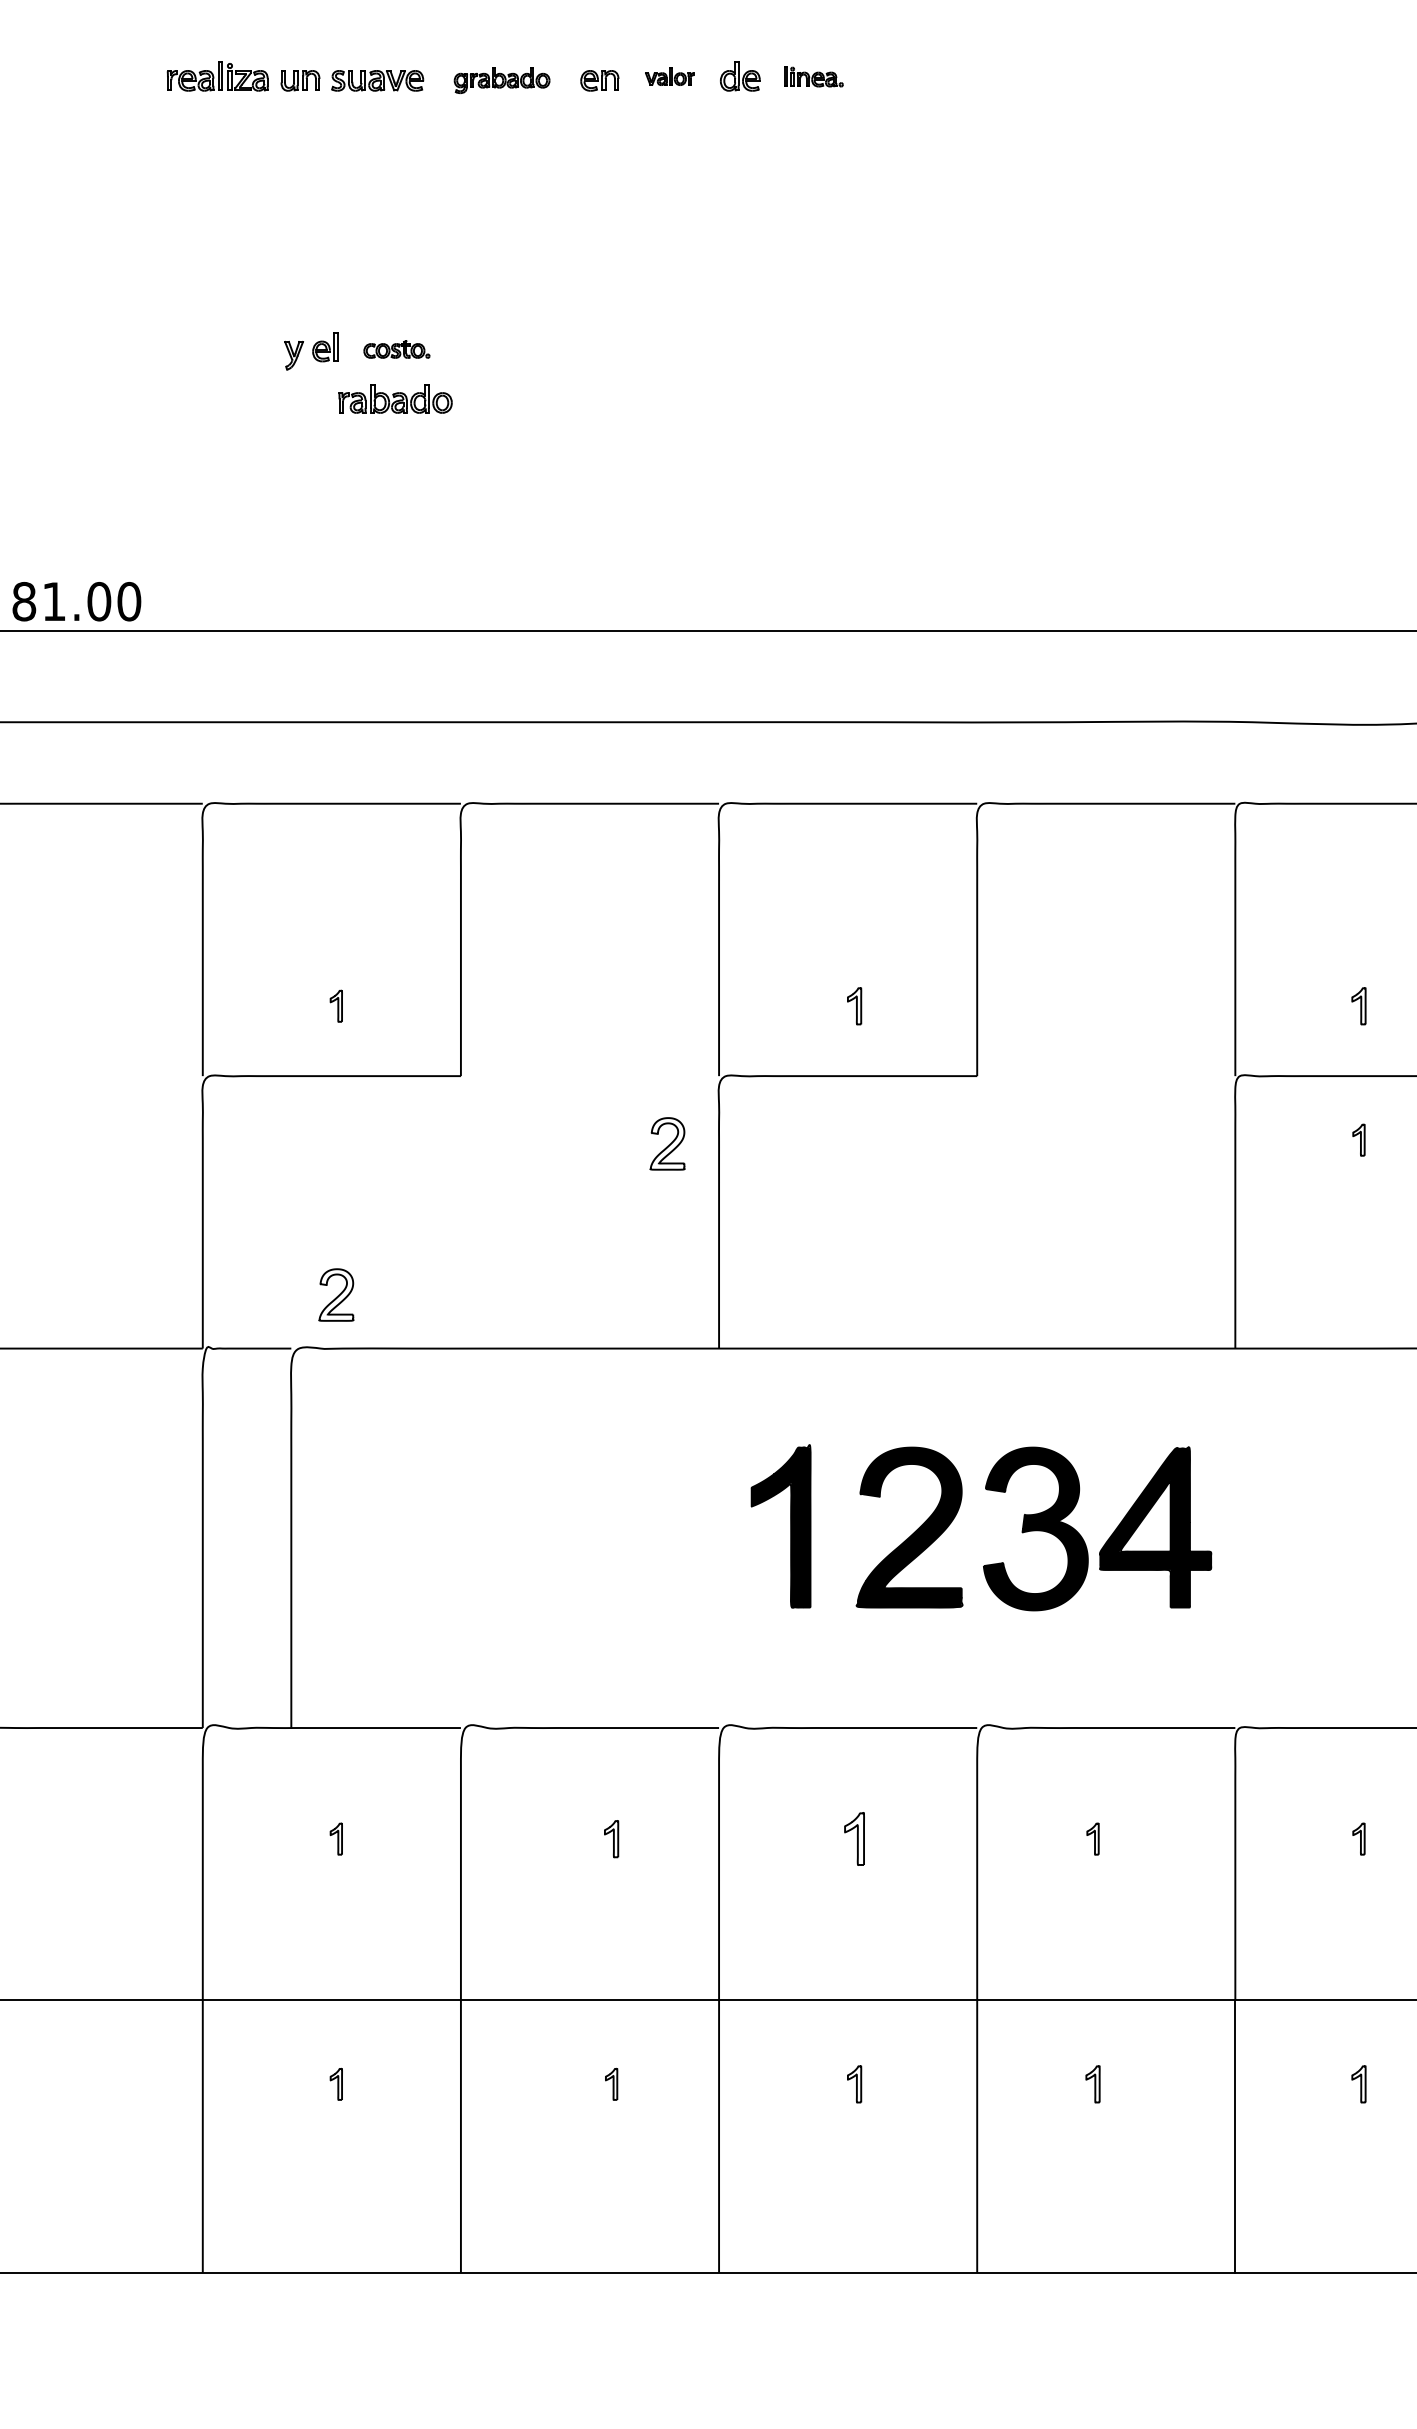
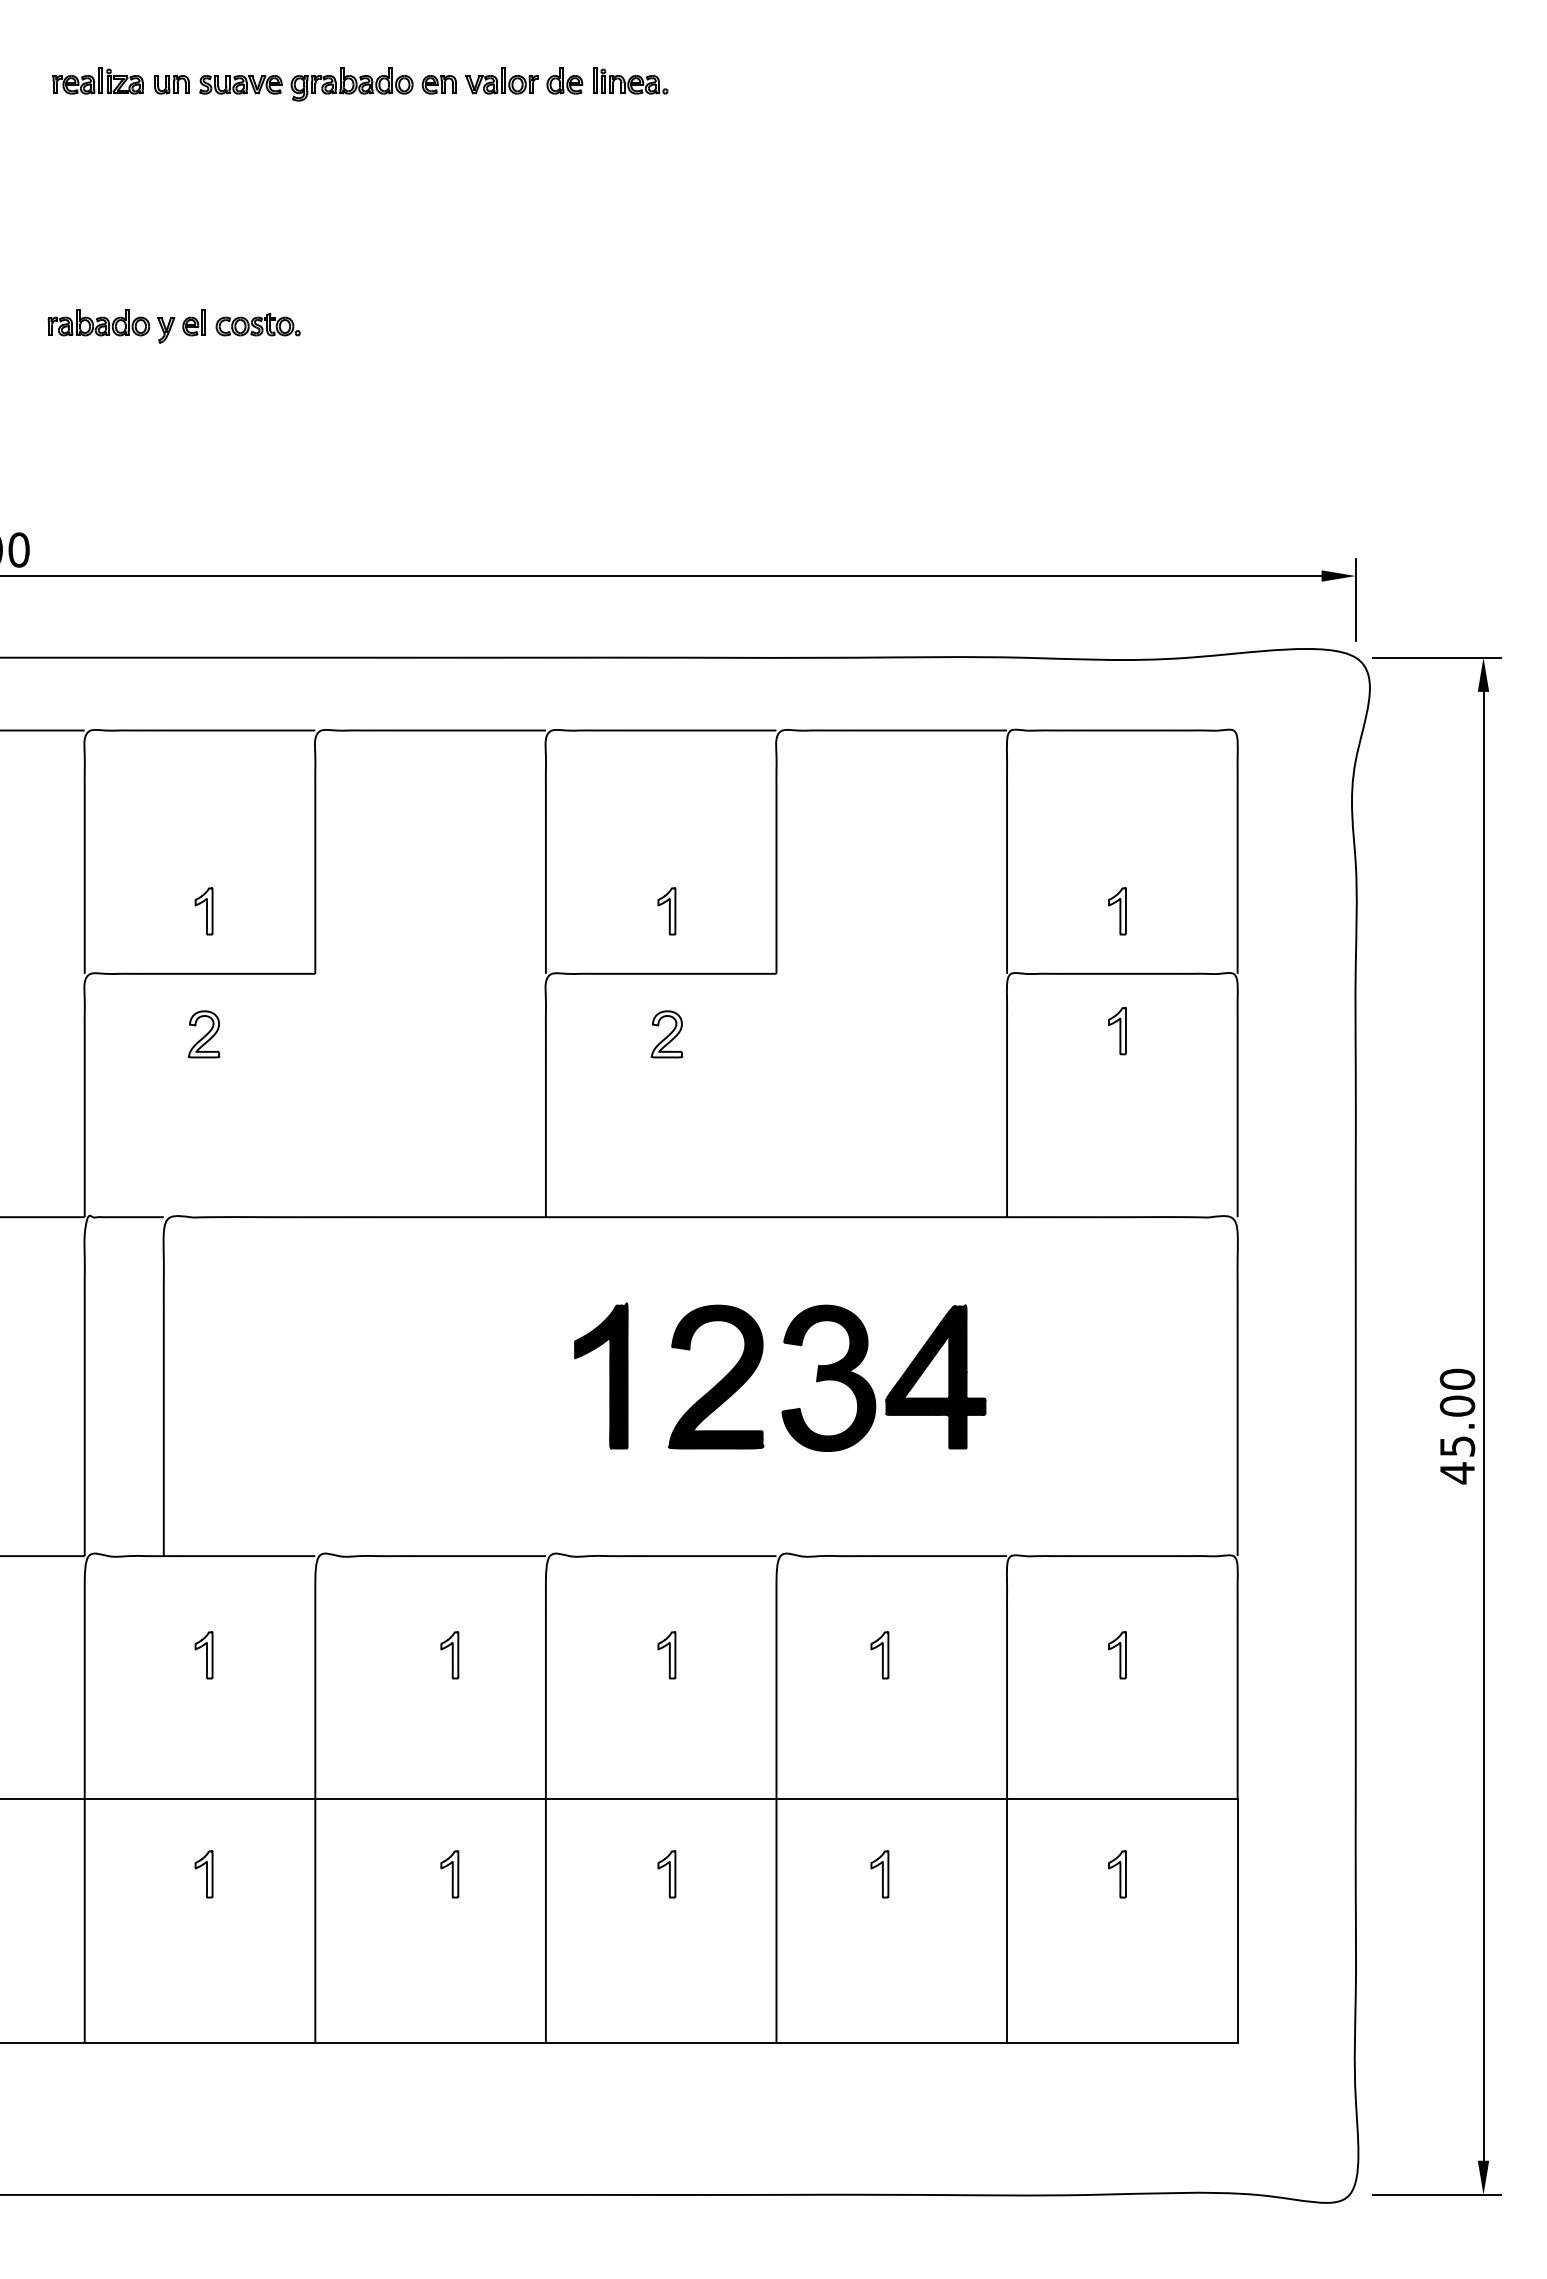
part: (669, 76) -> (501, 80), size x1.67
part: (813, 76) -> (630, 80), size x1.43
part: (501, 80) -> (351, 84), size x1.43
part: (396, 349) -> (257, 324), size x1.43
part: (395, 398) -> (98, 322), moved
part: (335, 1006) -> (203, 911), size x1.67
part: (854, 1006) -> (666, 911), size x1.43
part: (1358, 1006) -> (1117, 911), size x1.43
part: (1358, 1139) -> (1117, 1030), size x1.67
part: (667, 1144) -> (666, 1034), moved
part: (335, 1295) -> (203, 1034), moved
part: (335, 1839) -> (203, 1655), size x1.67
part: (611, 1839) -> (449, 1655), size x1.43
part: (1092, 1839) -> (879, 1655), size x1.67
part: (1358, 1839) -> (1117, 1655), size x1.67
part: (335, 2084) -> (203, 1874), size x1.67
part: (611, 2084) -> (449, 1874), size x1.67
part: (854, 2084) -> (666, 1874), size x1.43
part: (1092, 2084) -> (879, 1874), size x1.43
part: (1358, 2084) -> (1117, 1874), size x1.43

